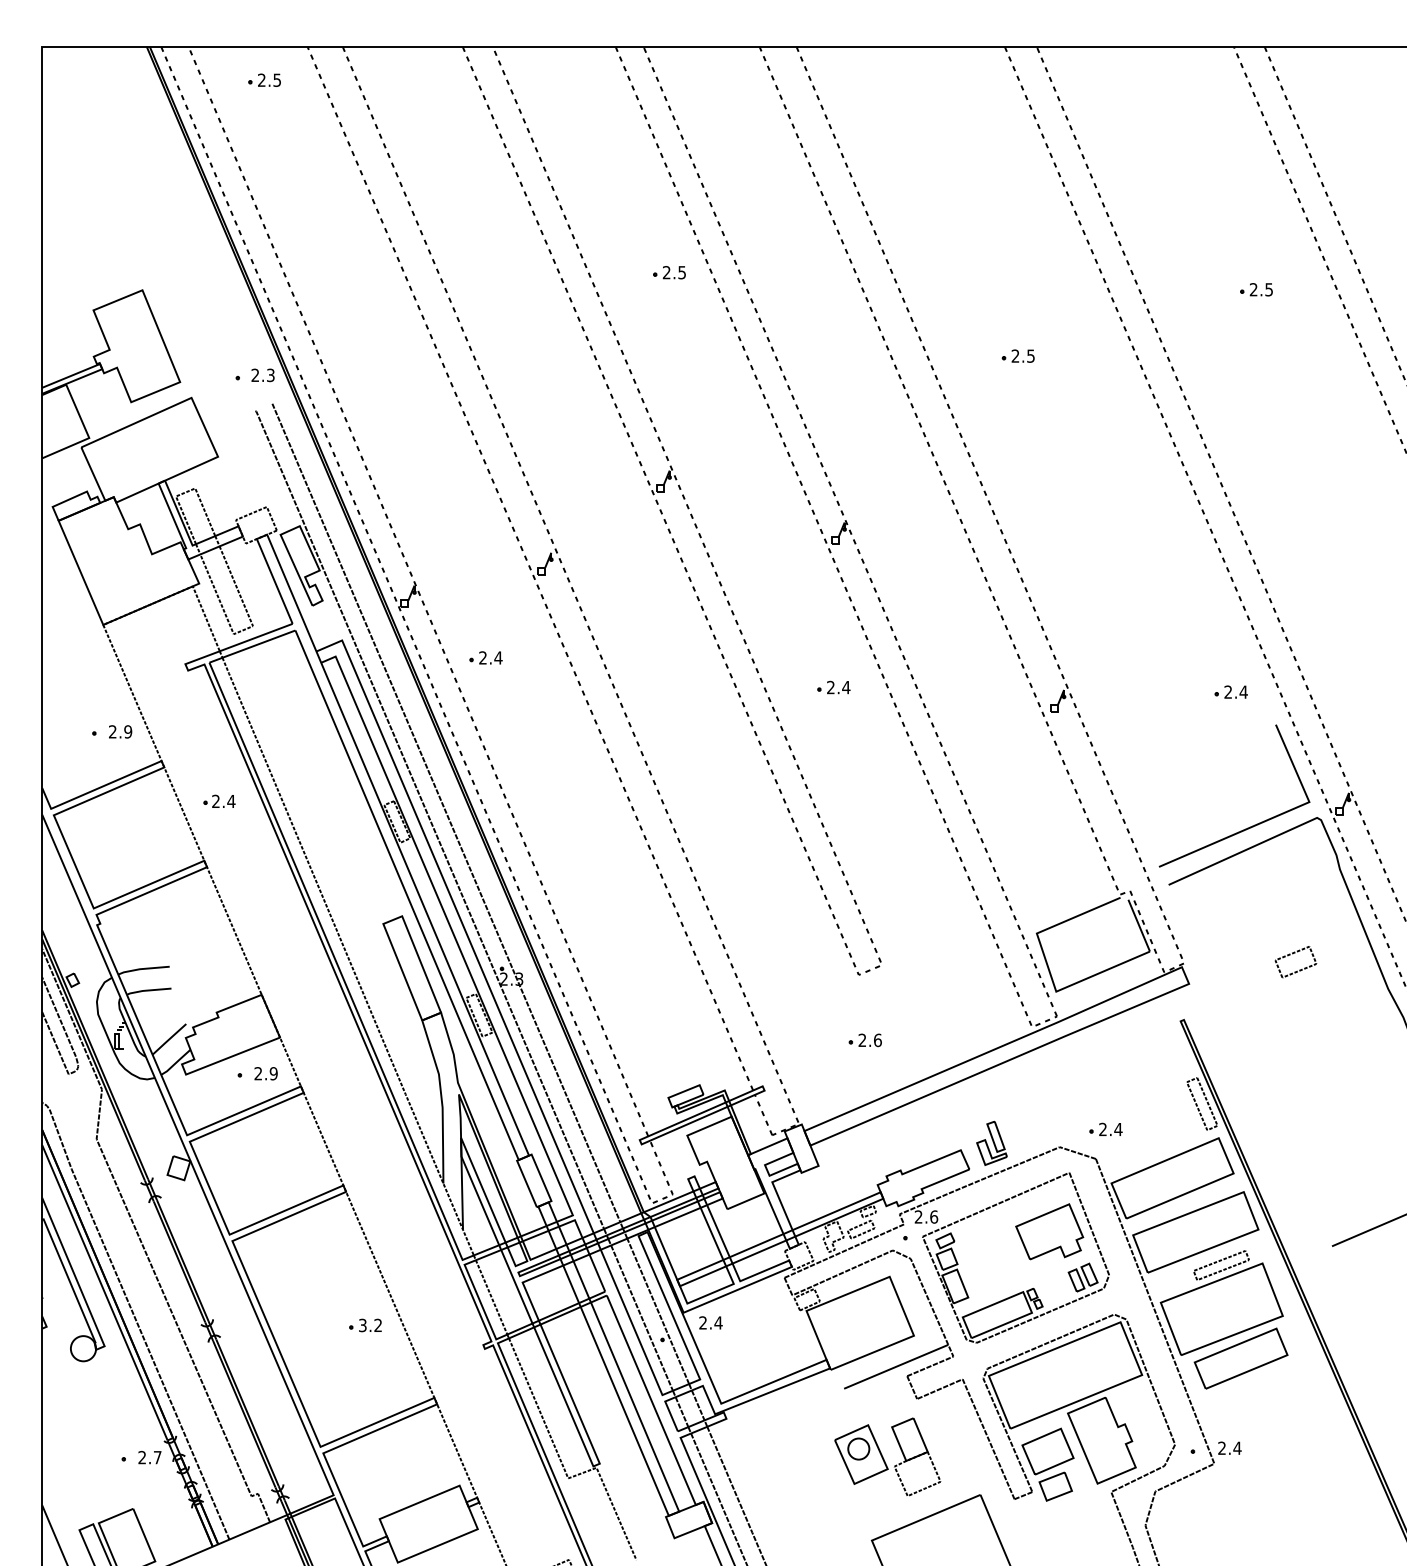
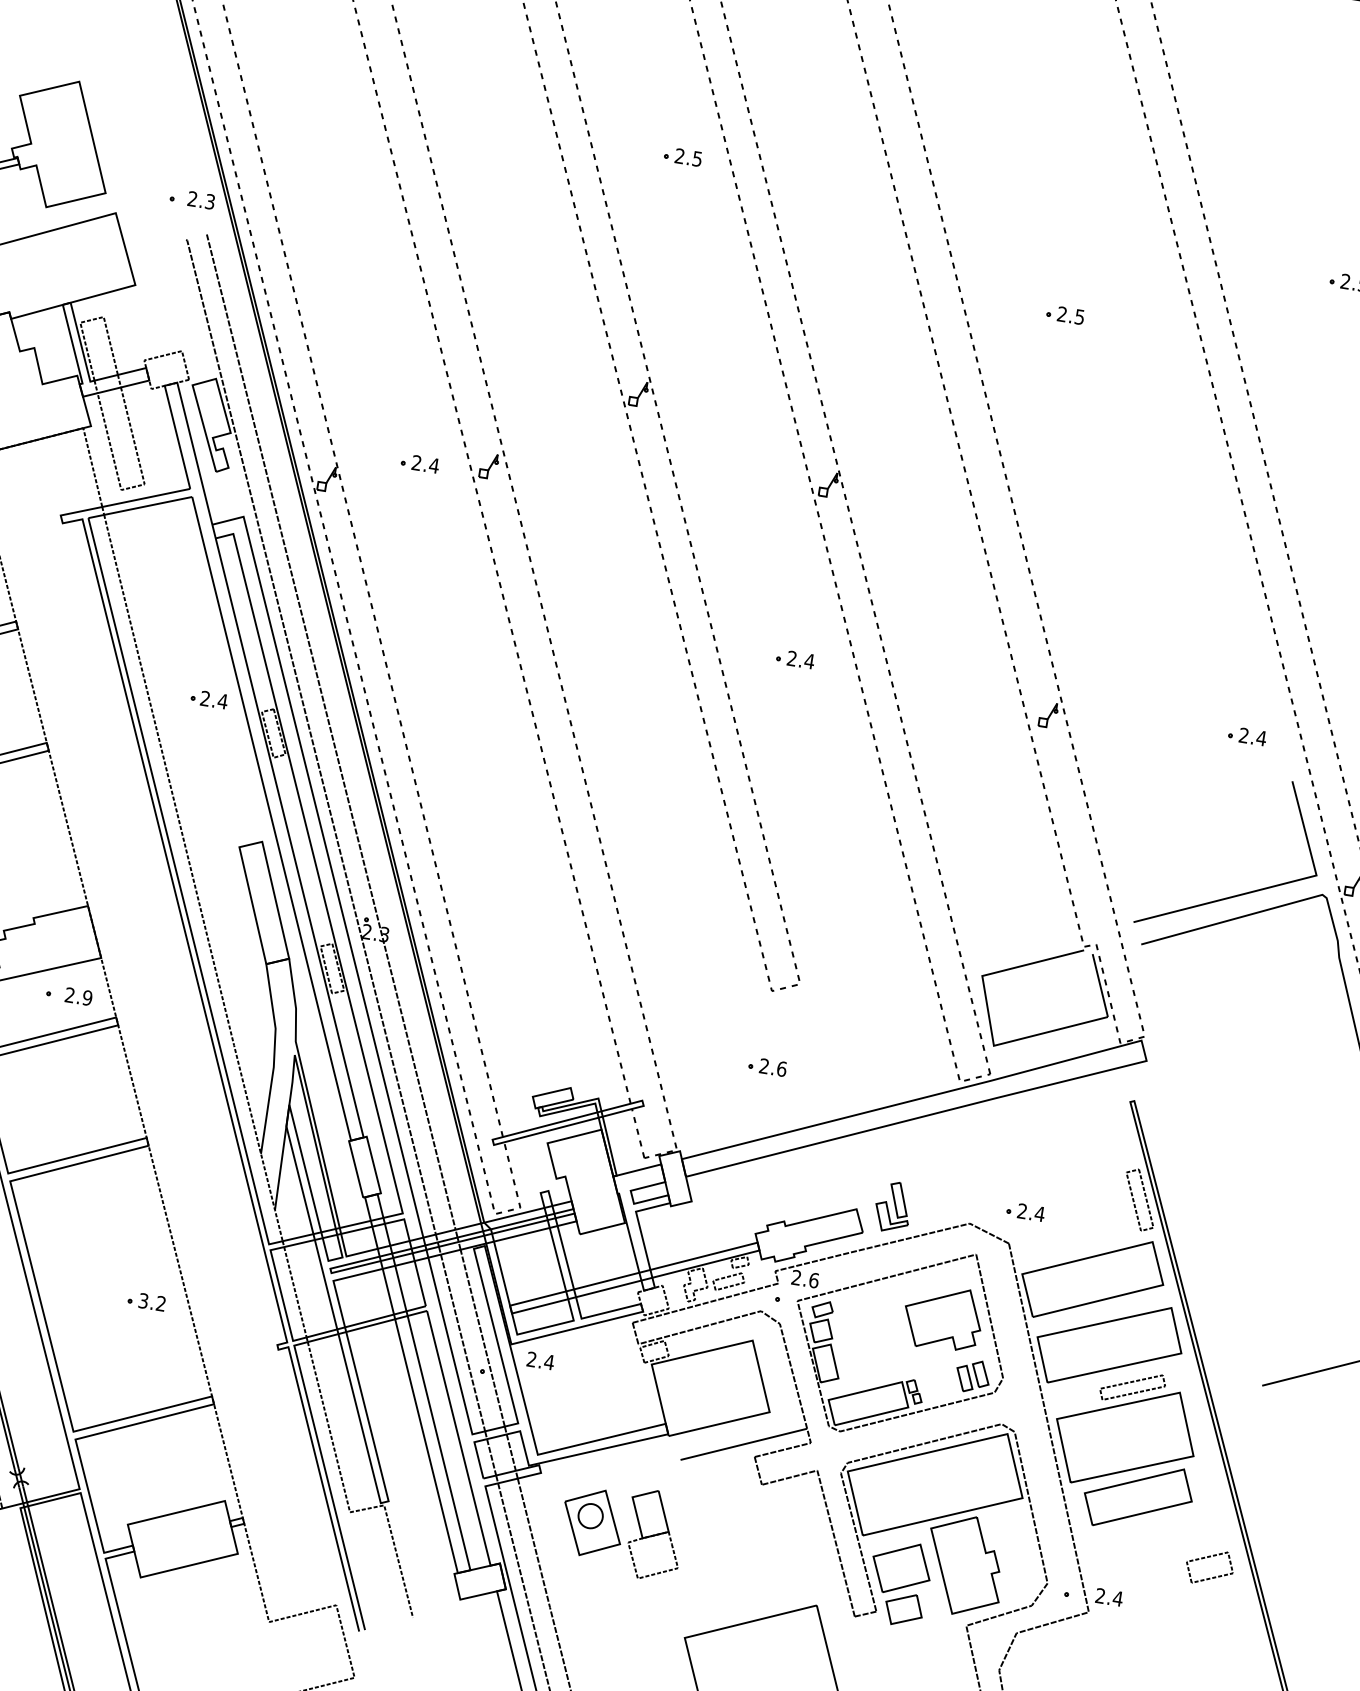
part: (485, 657) -> (419, 462), moved
part: (219, 800) -> (209, 698), moved
part: (1299, 969) -> (1212, 1576), moved
part: (887, 1456) -> (622, 1529), moved

